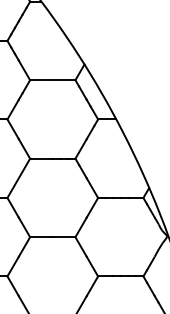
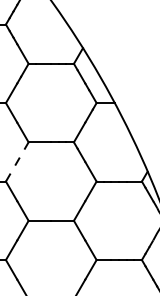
line: (18, 178) -> (17, 162), solid -> dashed

